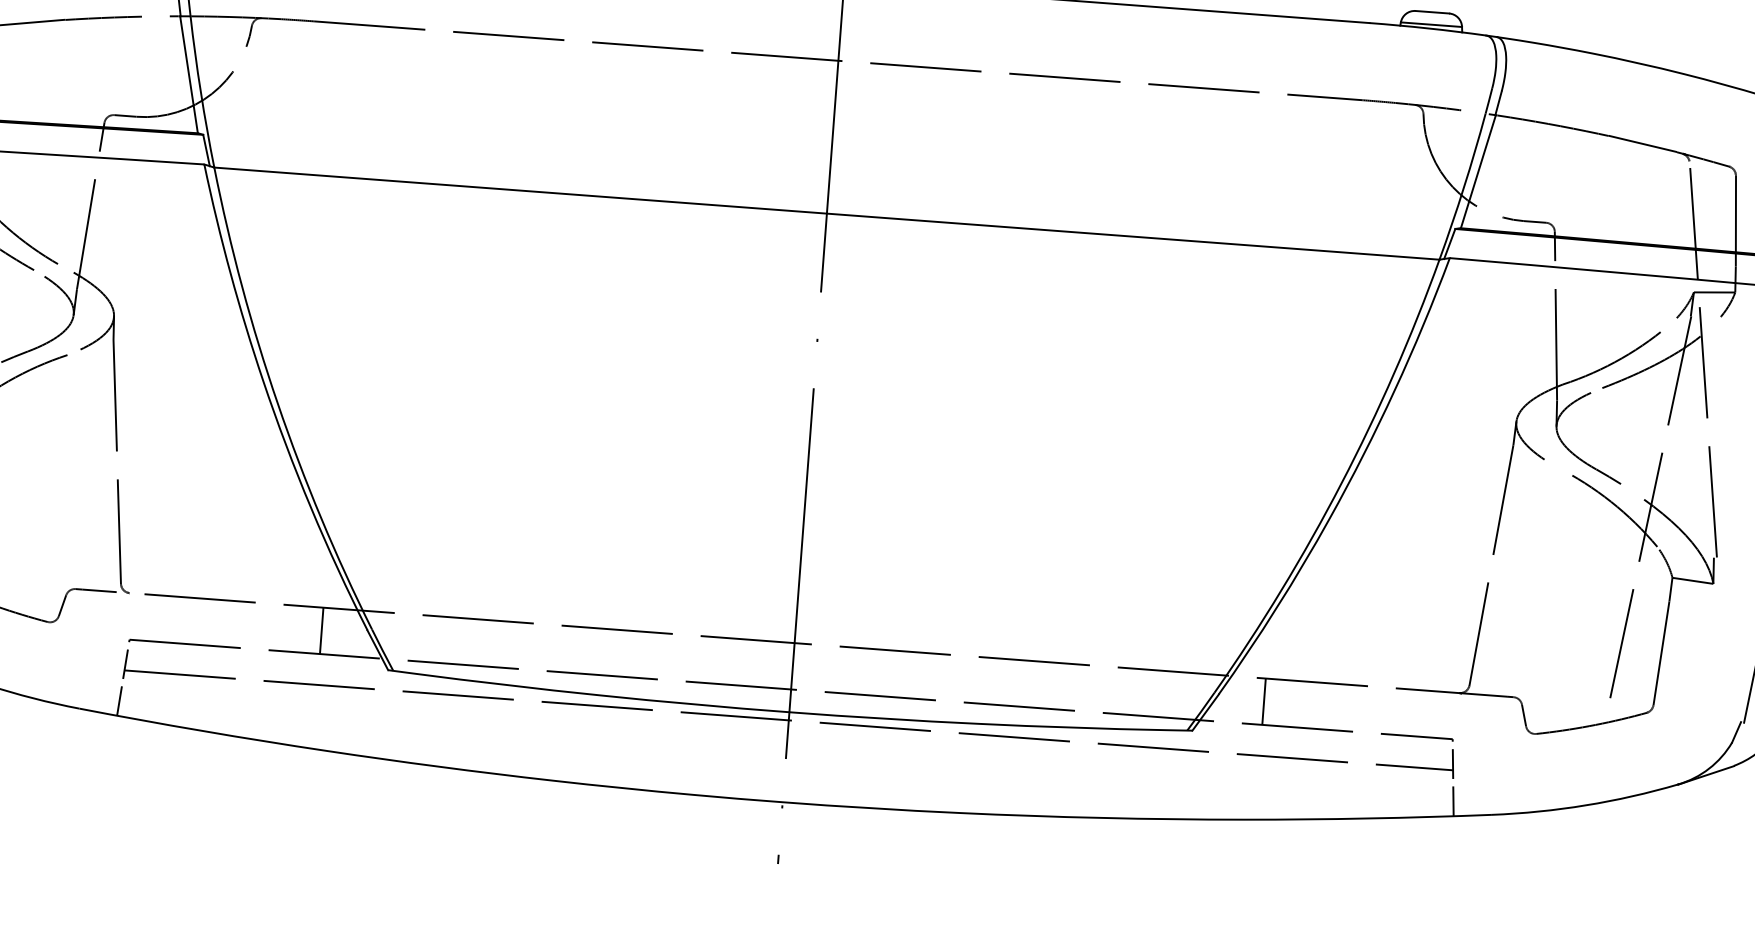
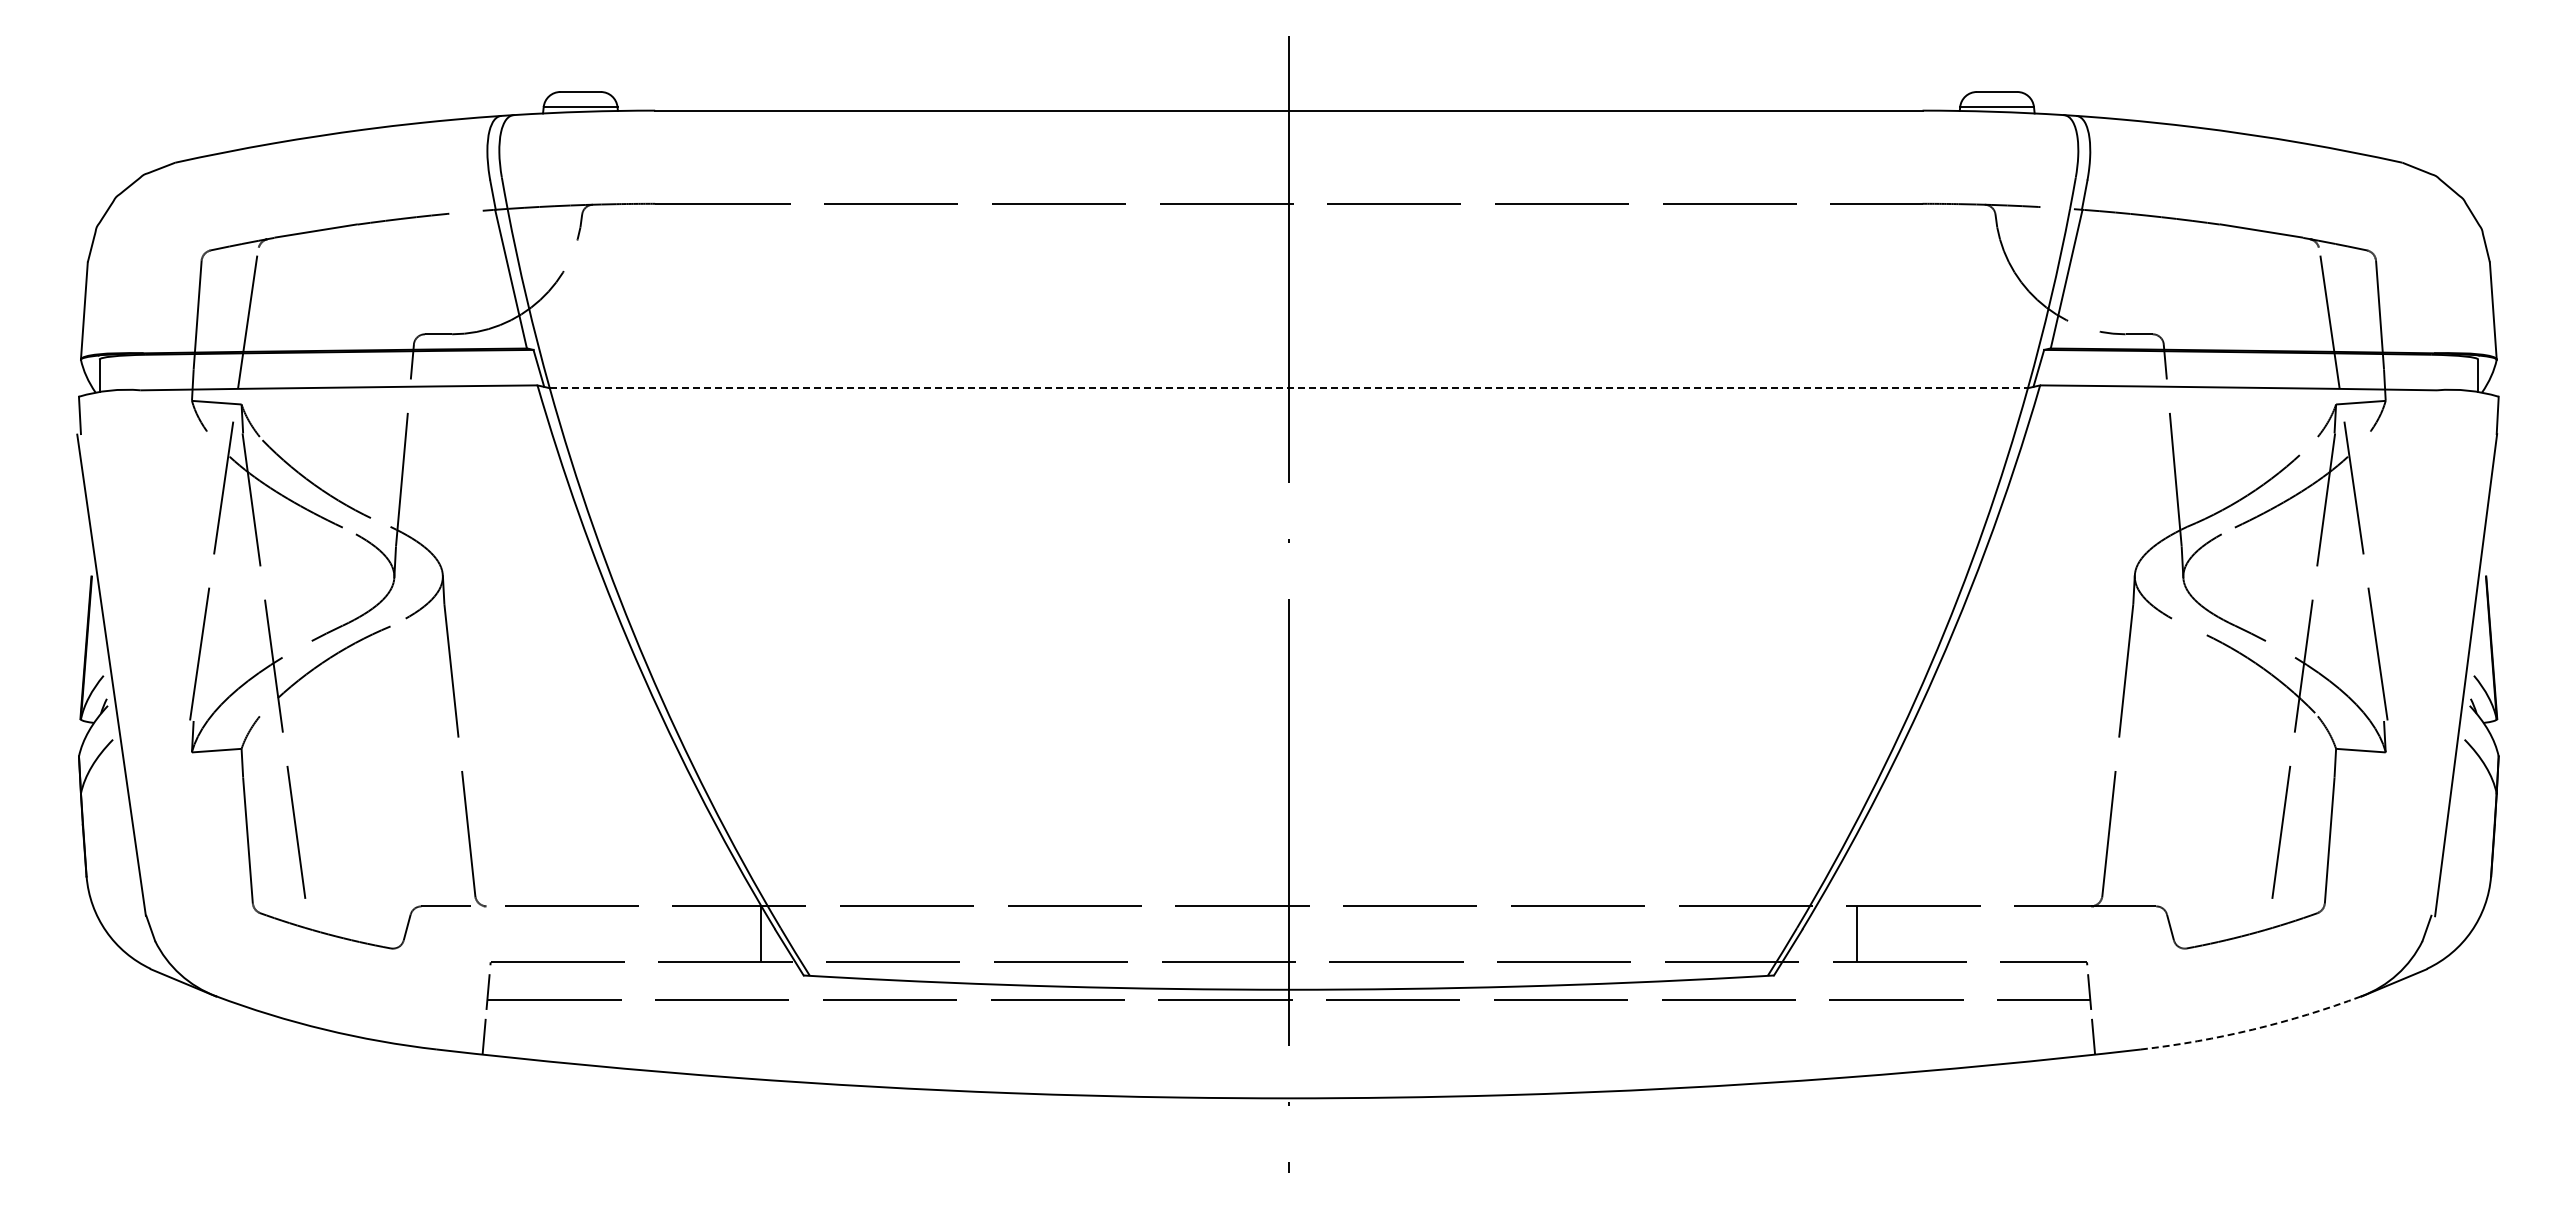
line: (827, 213) -> (1289, 388), solid -> dashed
line: (321, 631) -> (761, 934), moved
arc: (1585, 805) -> (2252, 1029), solid -> dashed

